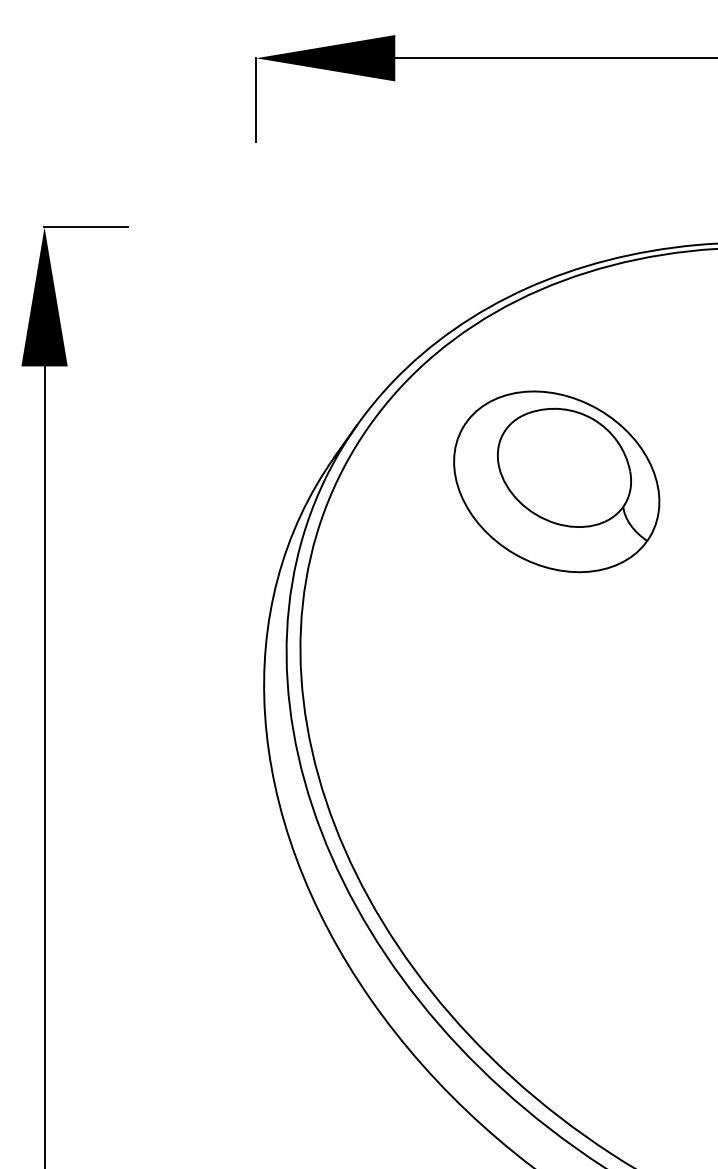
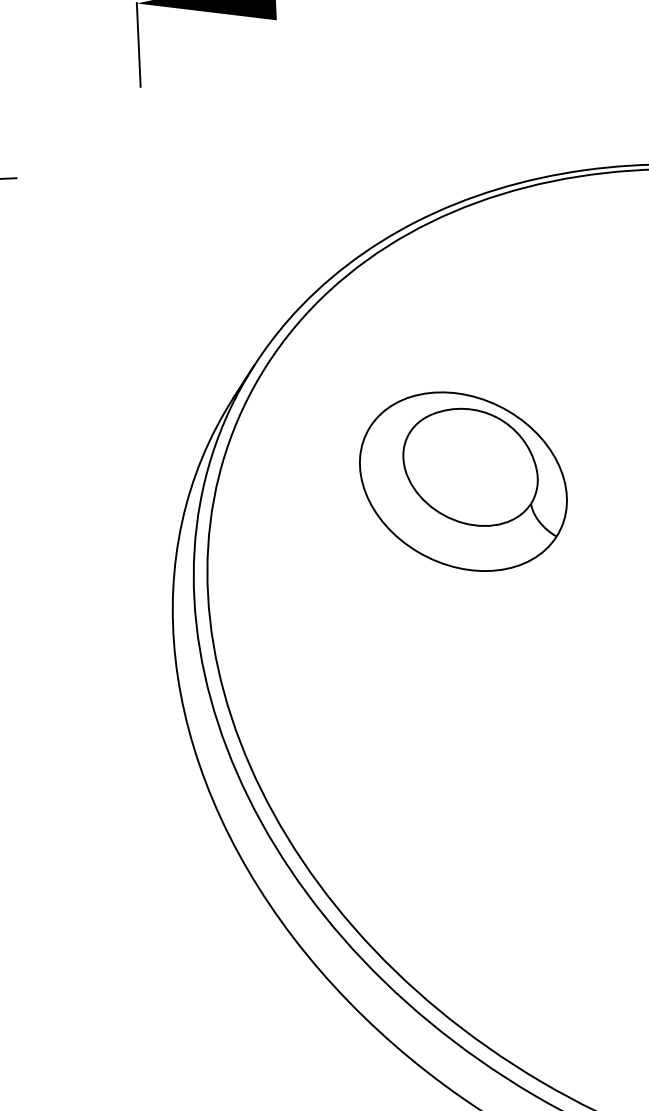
part: (556, 481) -> (463, 481), moved

